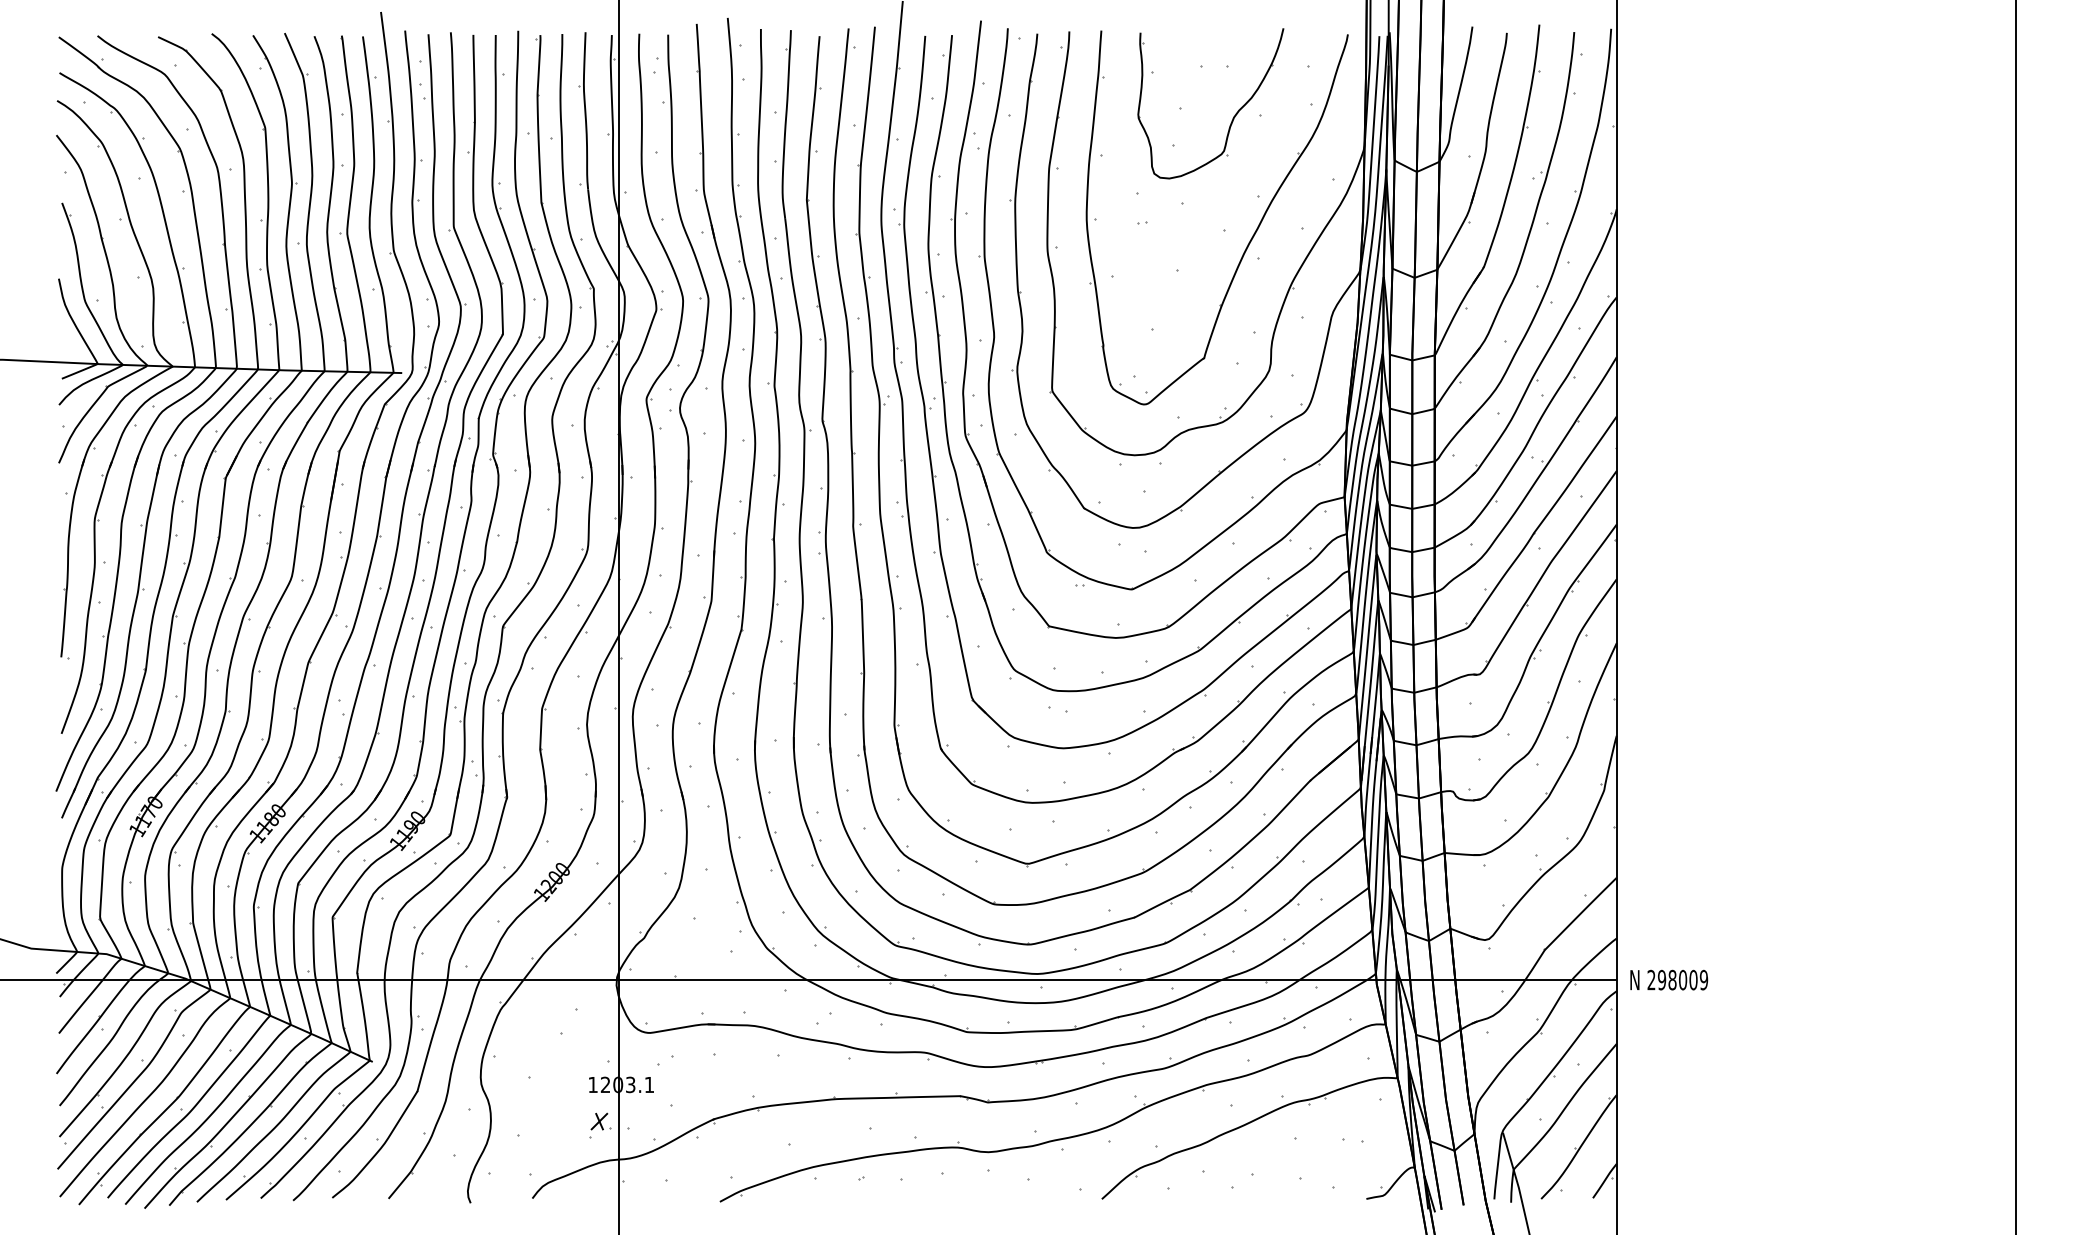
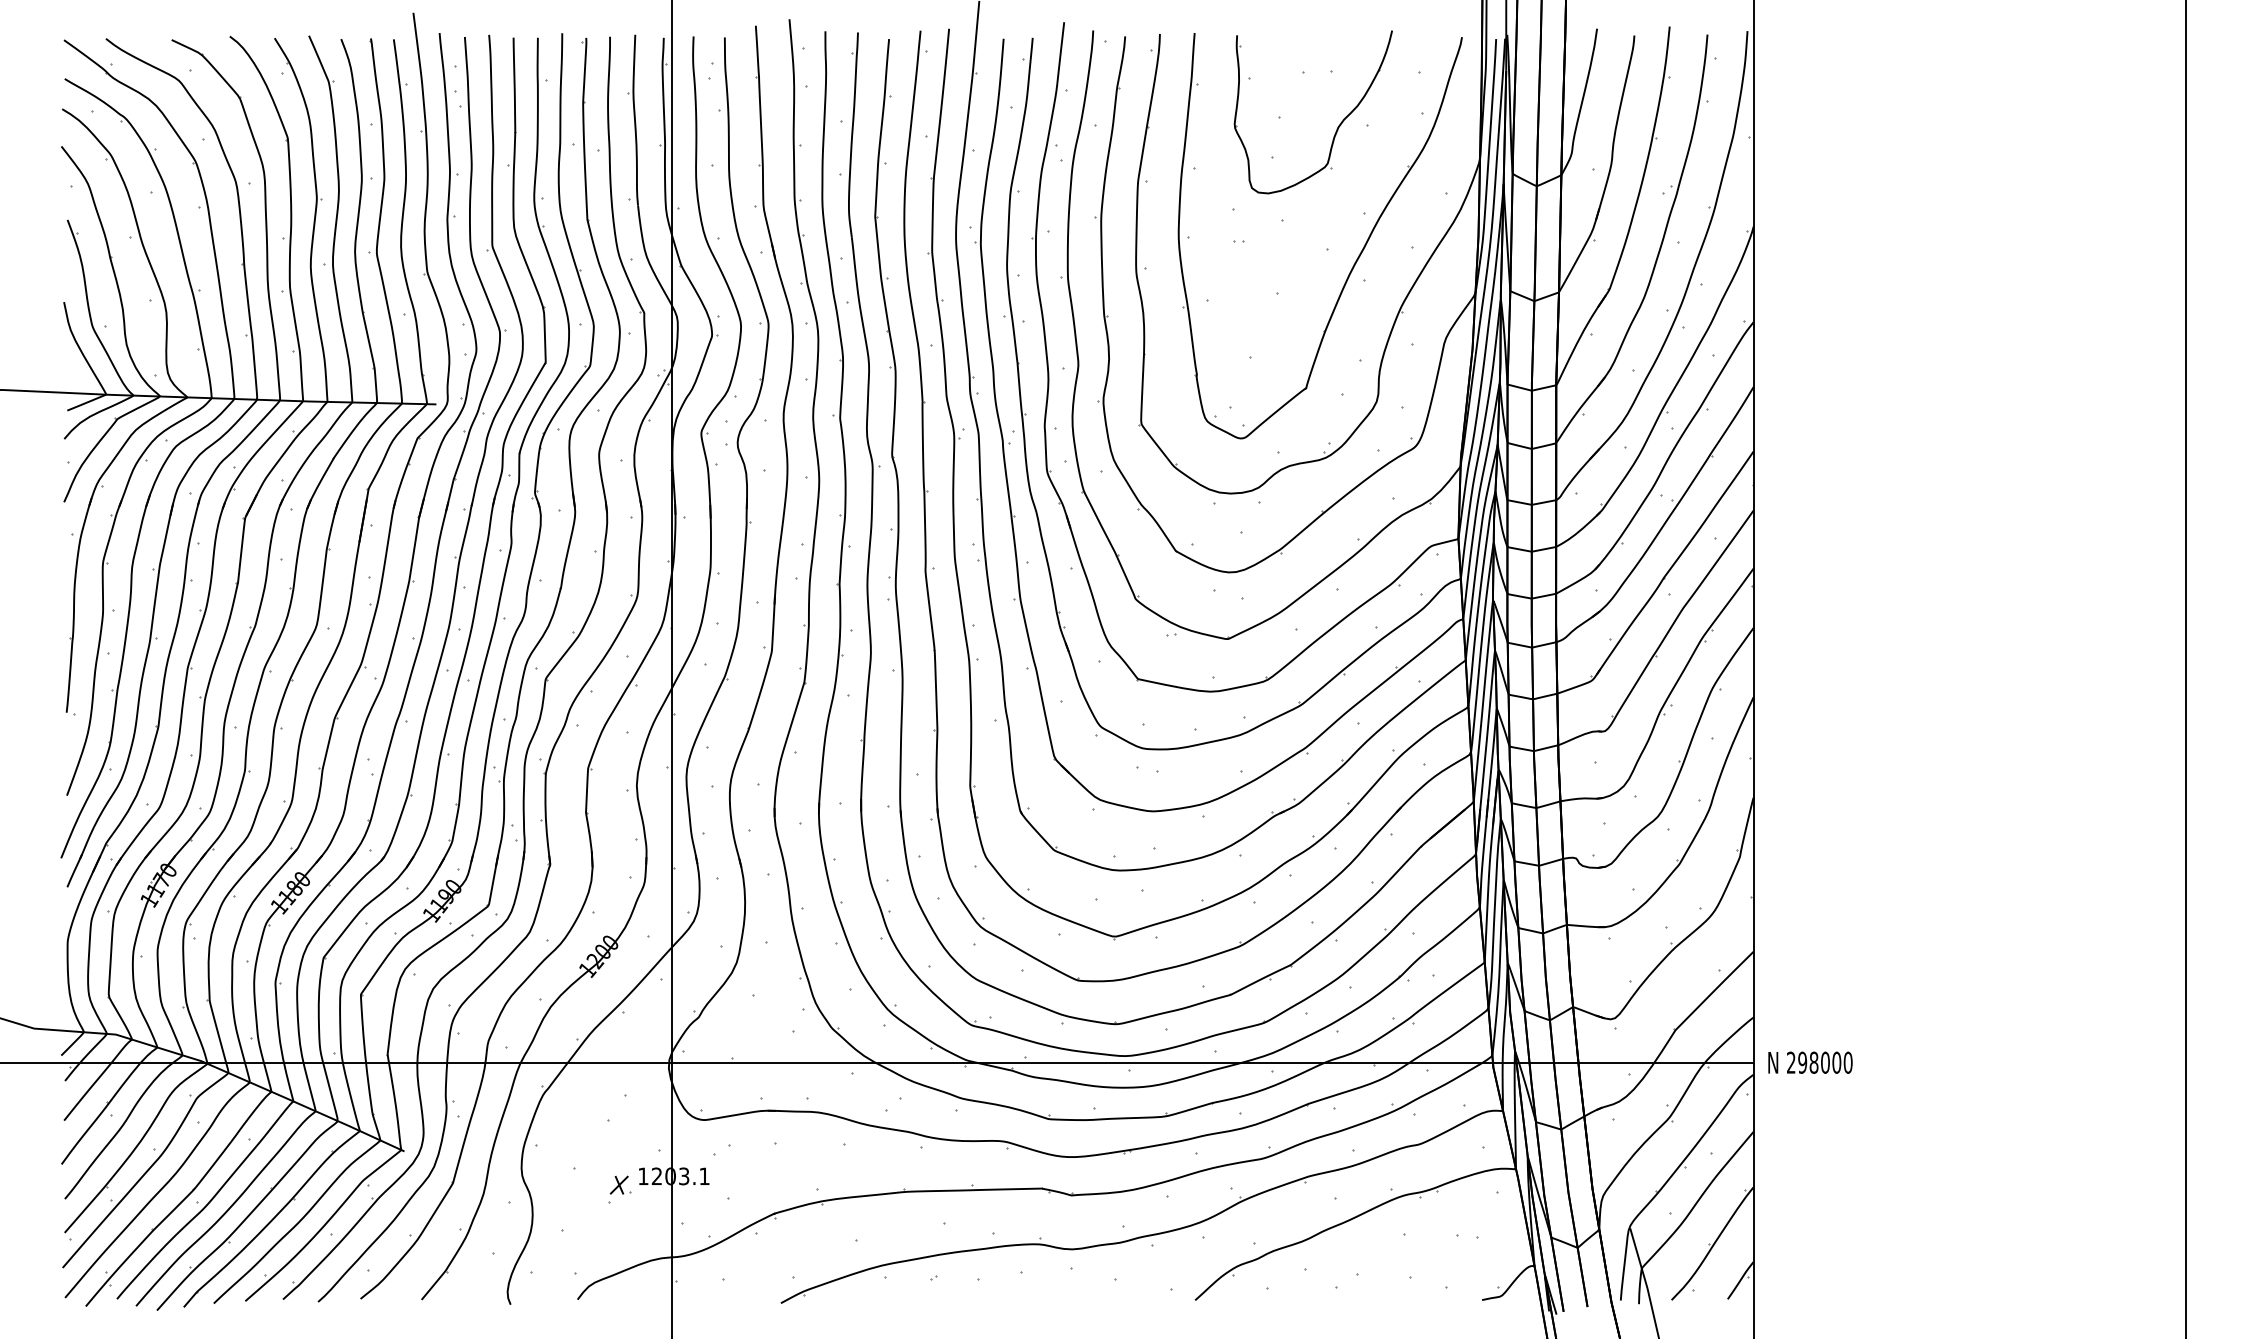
text: (1703, 979) -> (1847, 1062), 298009 -> 298000
part: (599, 1125) -> (619, 1189), moved

